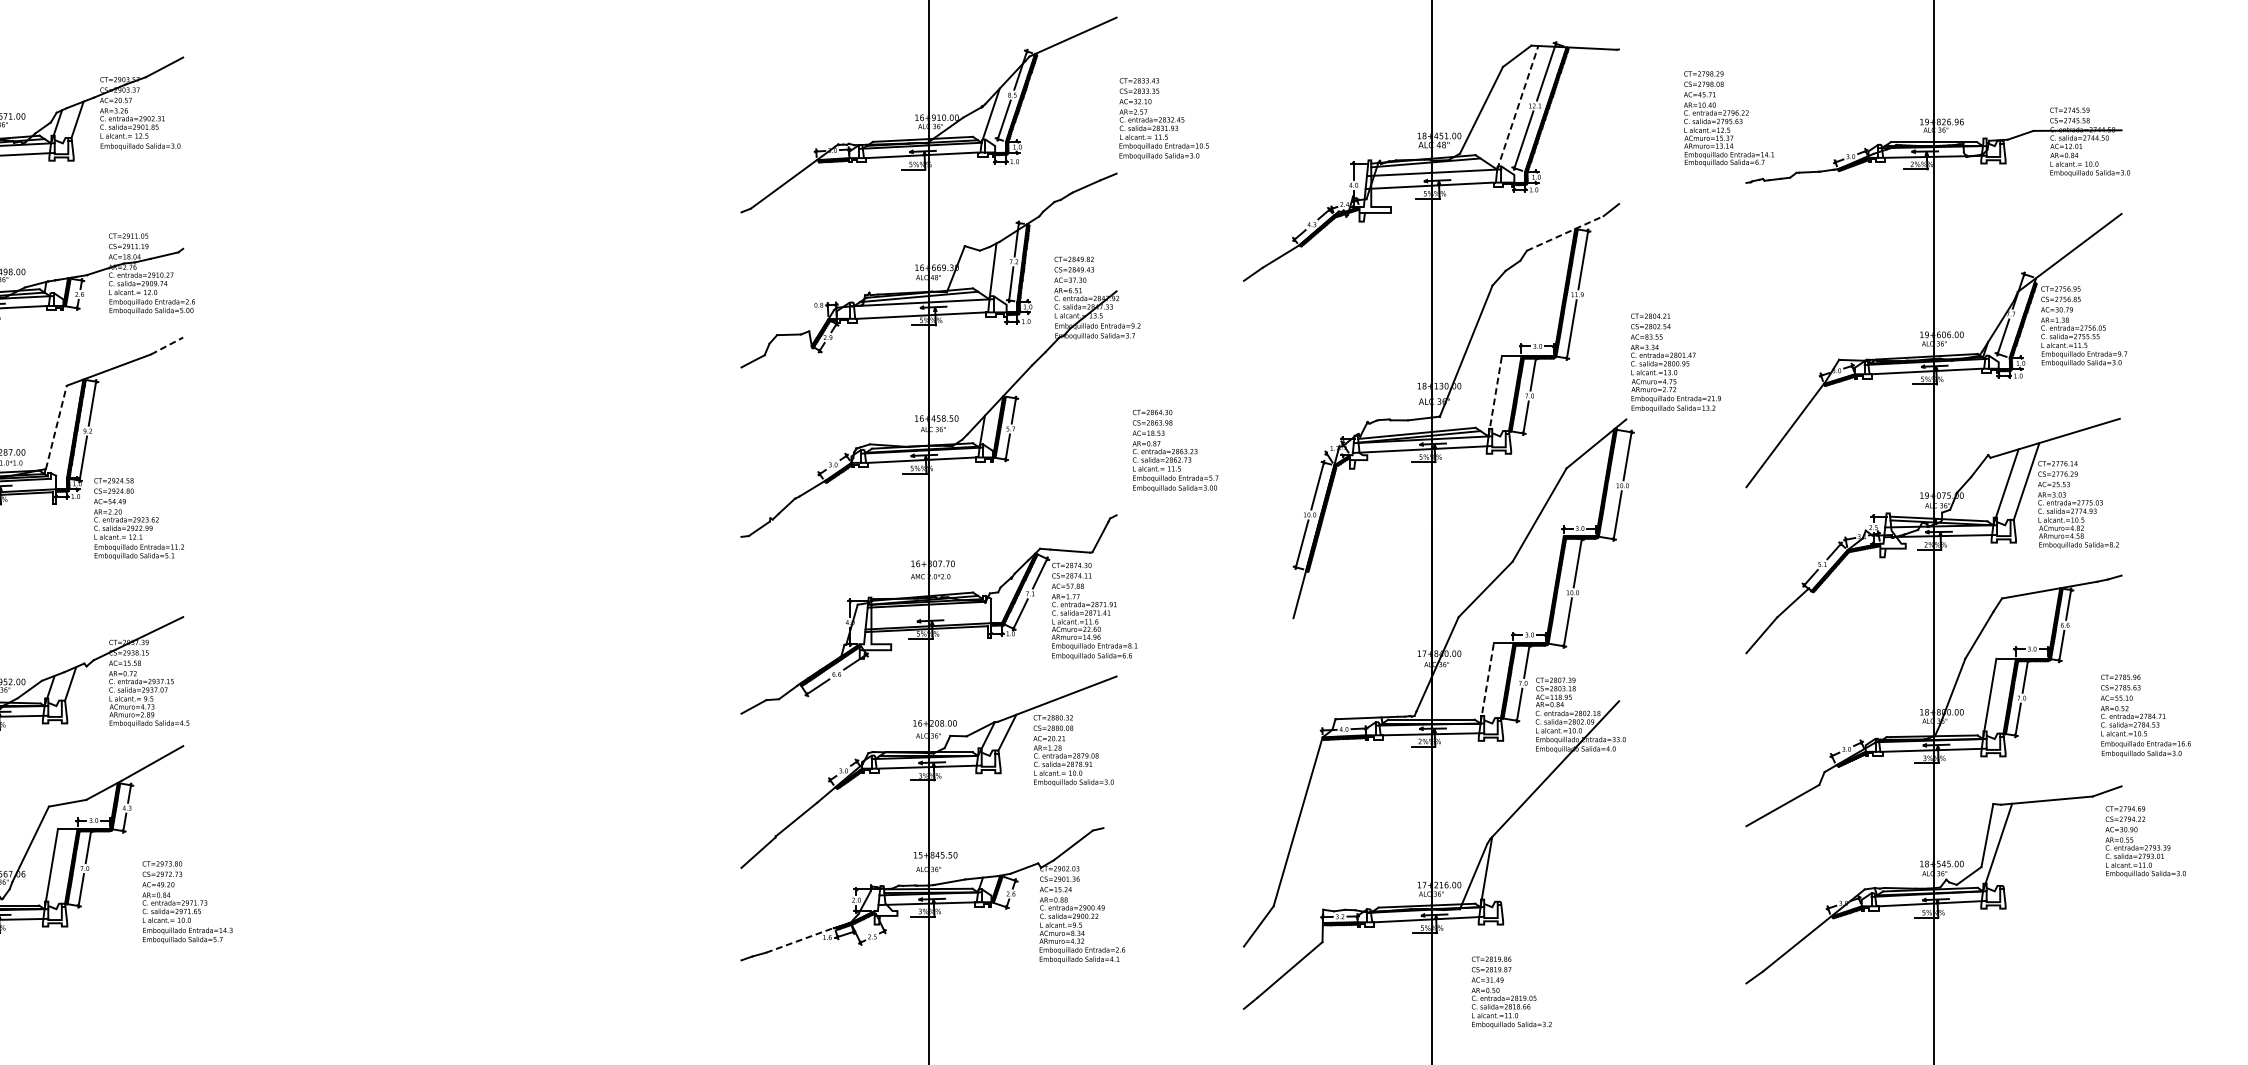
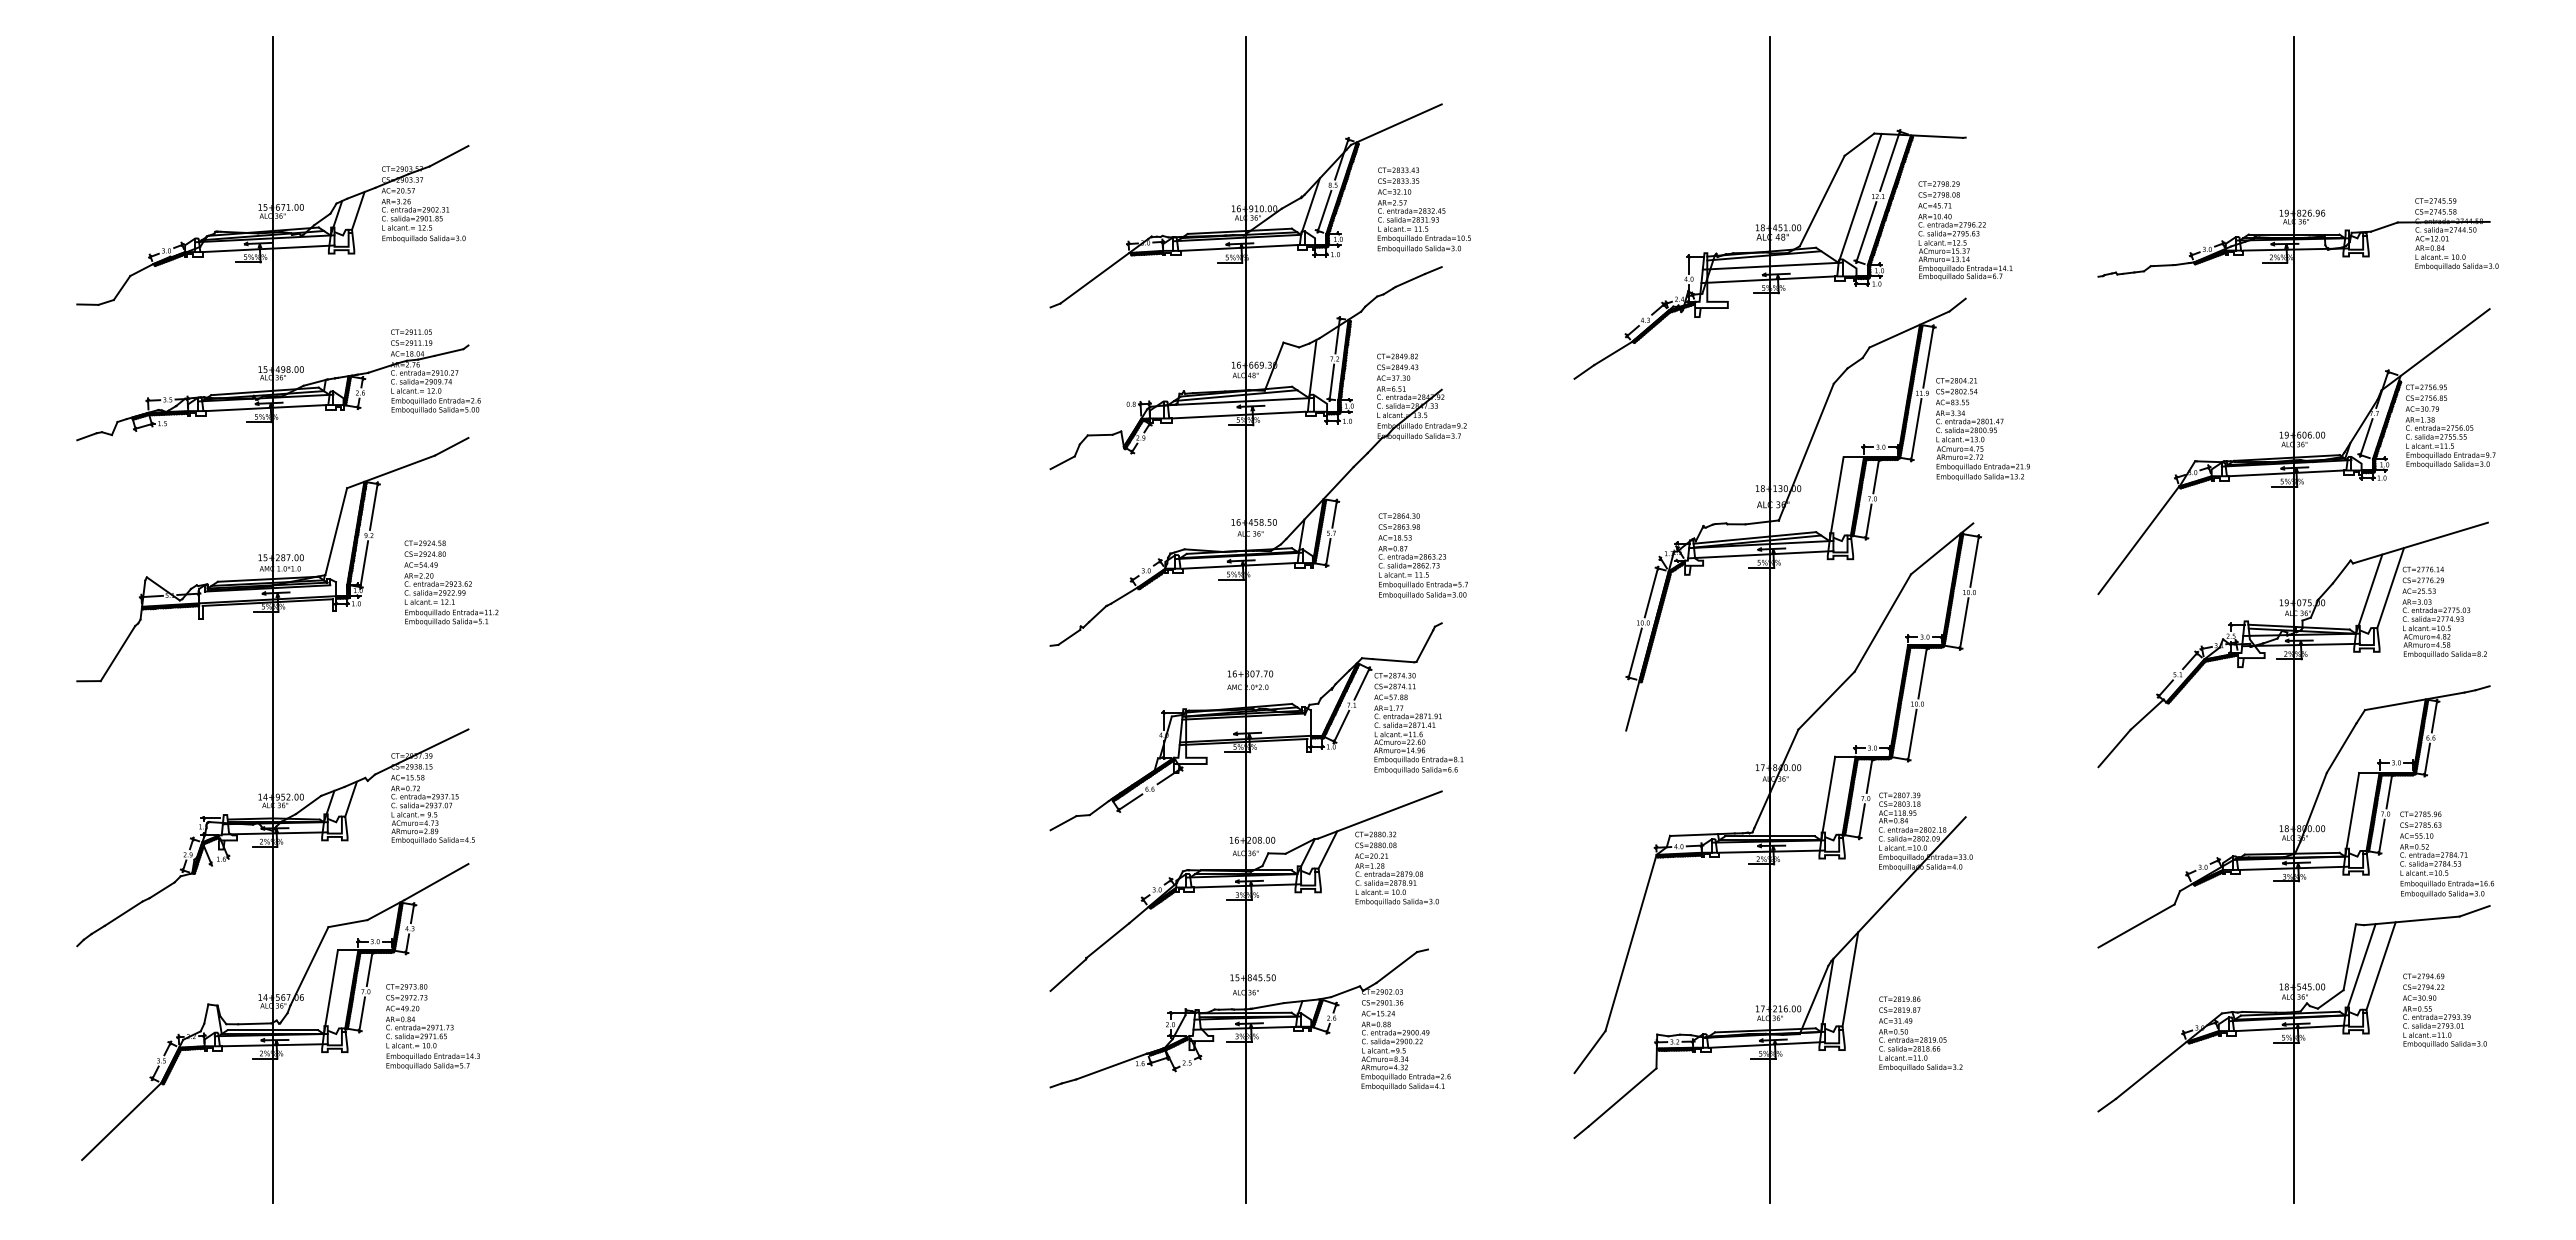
line: (1518, 107) -> (1860, 198), dashed -> solid
text: (1163, 118) -> (1423, 209), moved
text: (1729, 118) -> (1965, 230), moved
line: (1565, 233) -> (1909, 329), dashed -> solid
line: (166, 345) -> (451, 446), dashed -> solid
text: (1675, 362) -> (1982, 429), moved
line: (1495, 395) -> (1836, 498), dashed -> solid
line: (56, 427) -> (336, 531), dashed -> solid
text: (1174, 450) -> (1422, 555), moved
text: (139, 518) -> (451, 582), moved
line: (1487, 683) -> (1828, 798), dashed -> solid
text: (2146, 715) -> (2447, 854), moved
text: (2145, 841) -> (2444, 1010), moved
line: (2016, 843) -> (2380, 965), added
line: (1508, 856) -> (1850, 979), added
text: (187, 901) -> (432, 1026), moved
line: (800, 940) -> (1112, 1066), dashed -> solid
text: (1511, 992) -> (1920, 1033), moved

